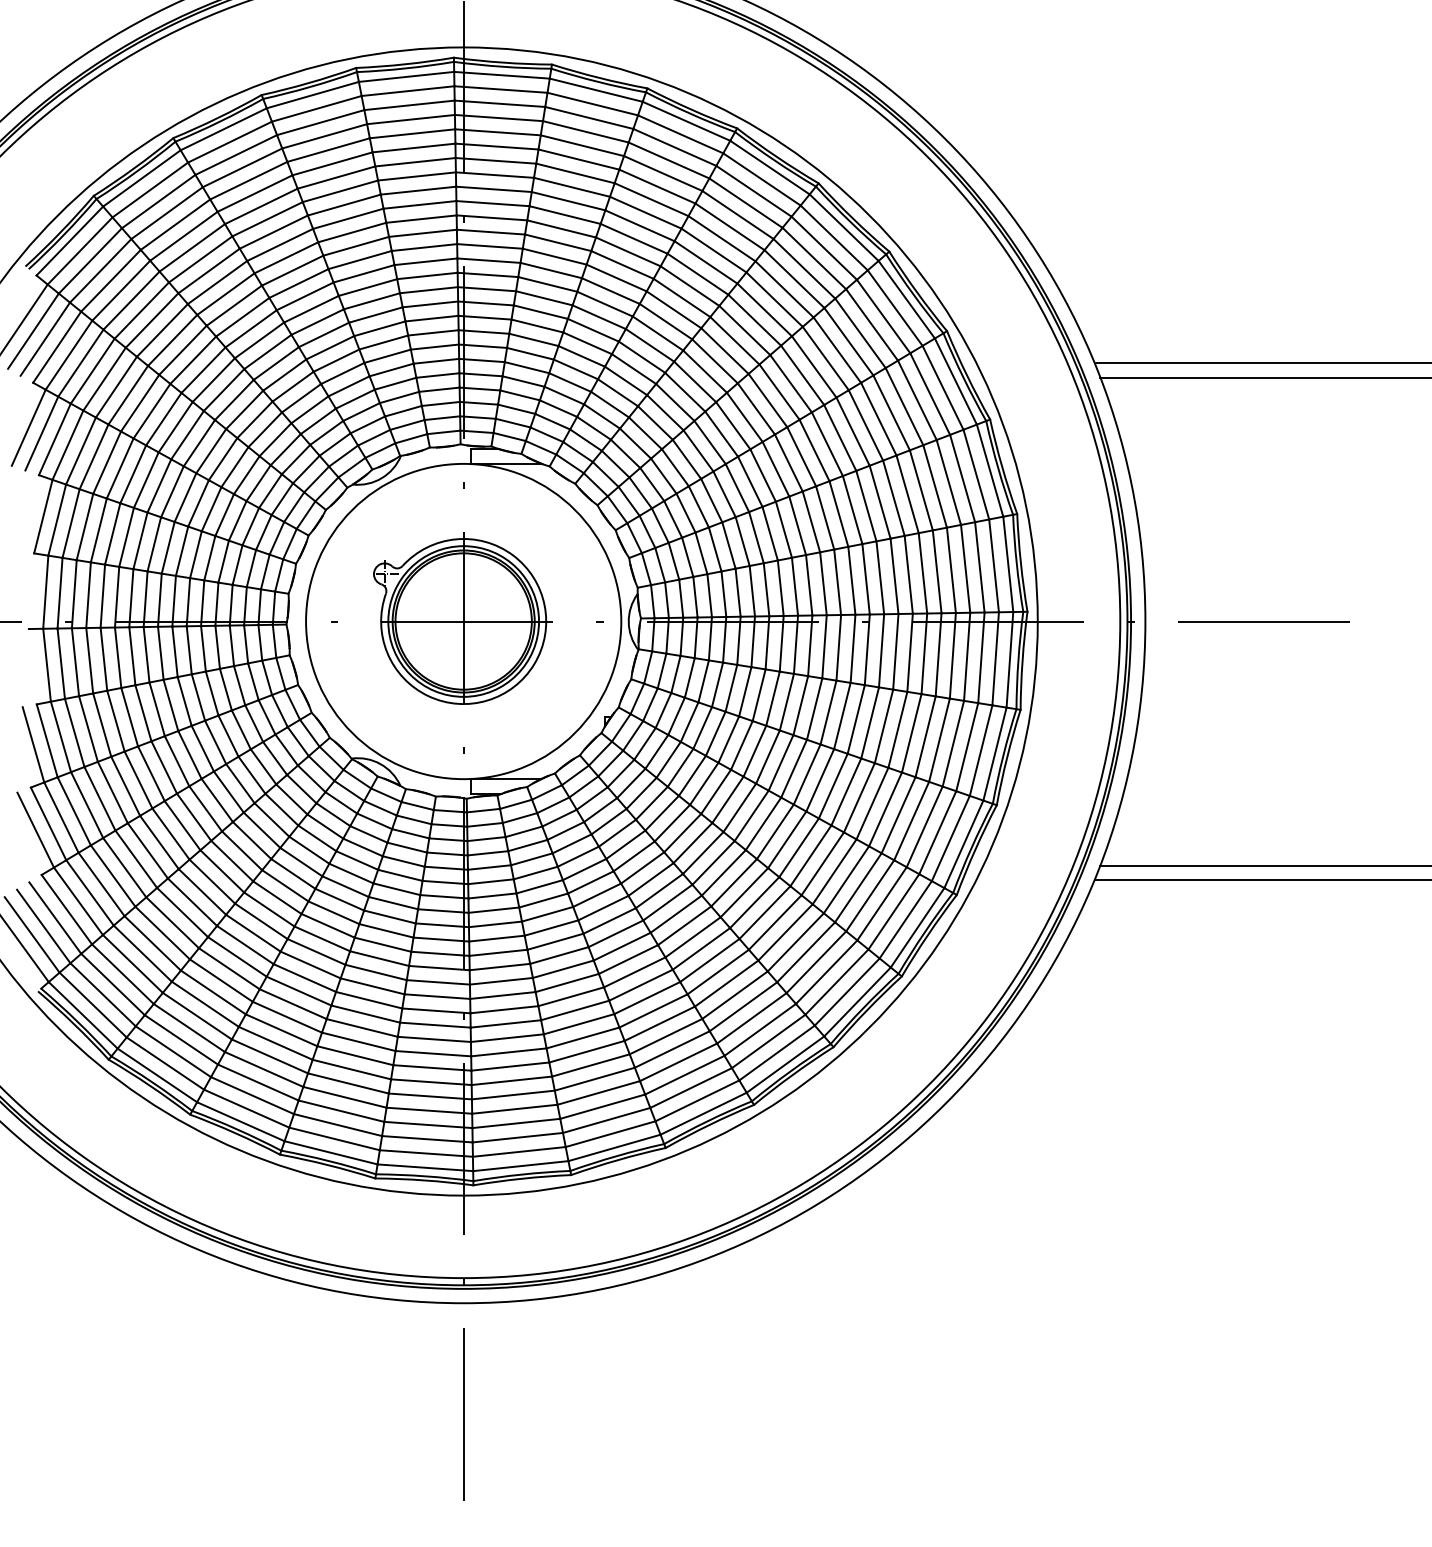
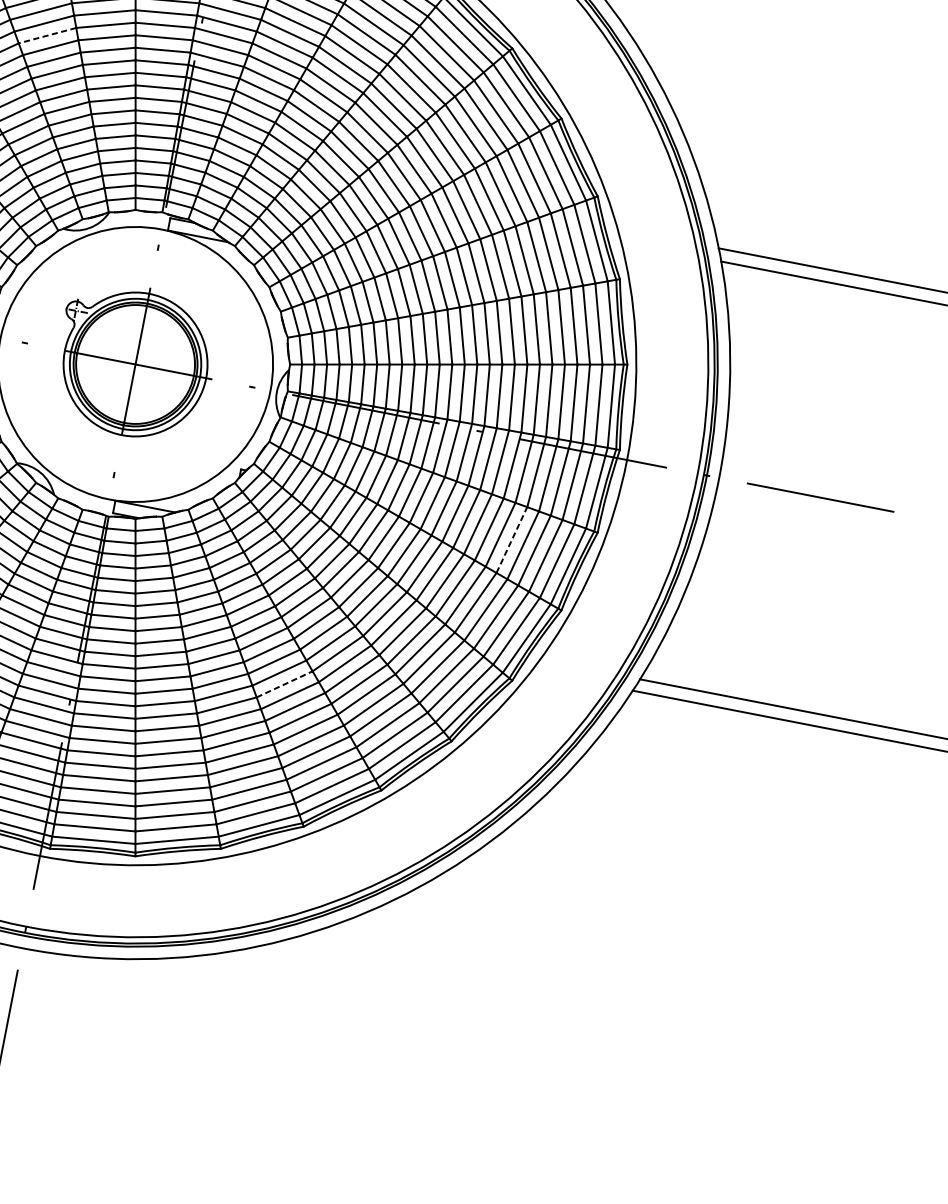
line: (292, 270) -> (47, 35), solid -> dashed
line: (925, 736) -> (511, 539), solid -> dashed
line: (701, 948) -> (284, 684), solid -> dashed

